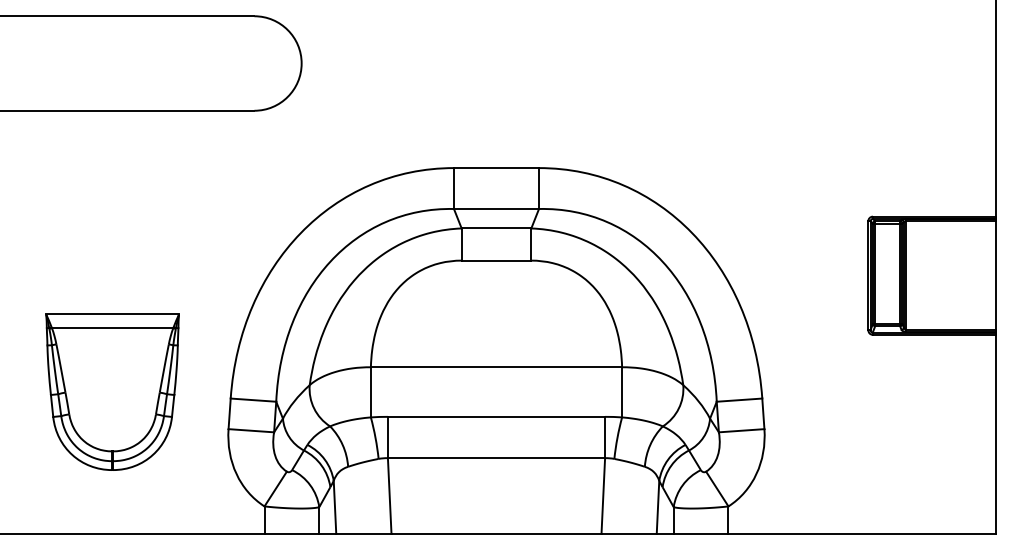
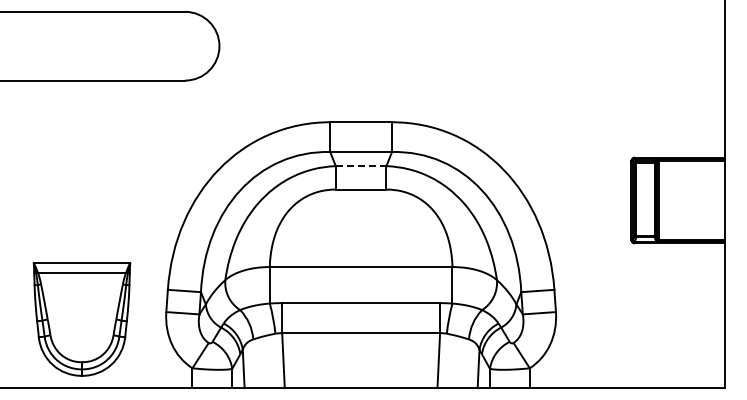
line: (496, 228) -> (361, 166), solid -> dashed
part: (111, 392) -> (81, 319), moved

